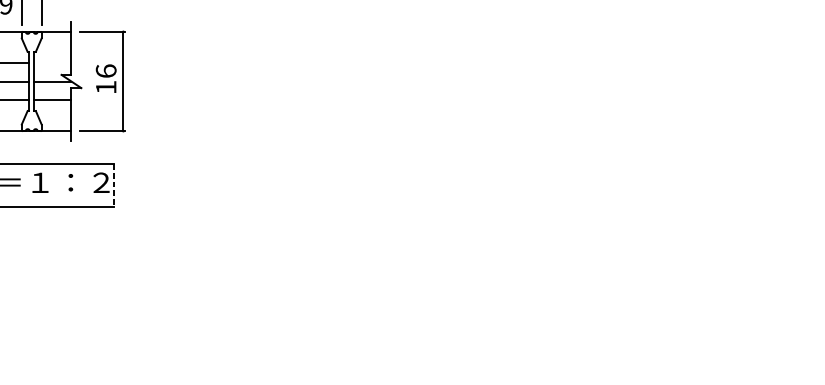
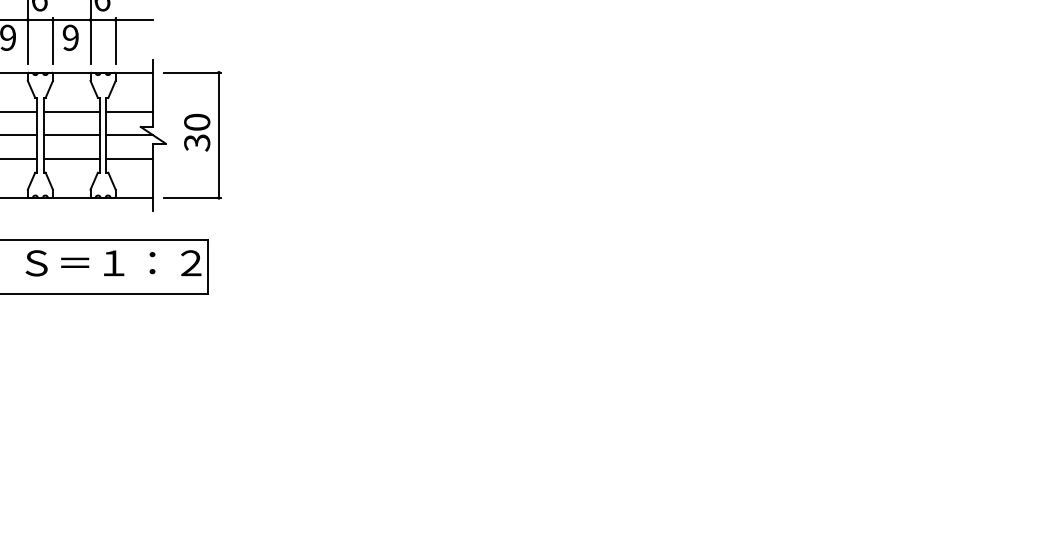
line: (52, 62) -> (129, 111), added
text: (106, 79) -> (197, 132), 16 -> 30
line: (114, 186) -> (207, 267), dashed -> solid

